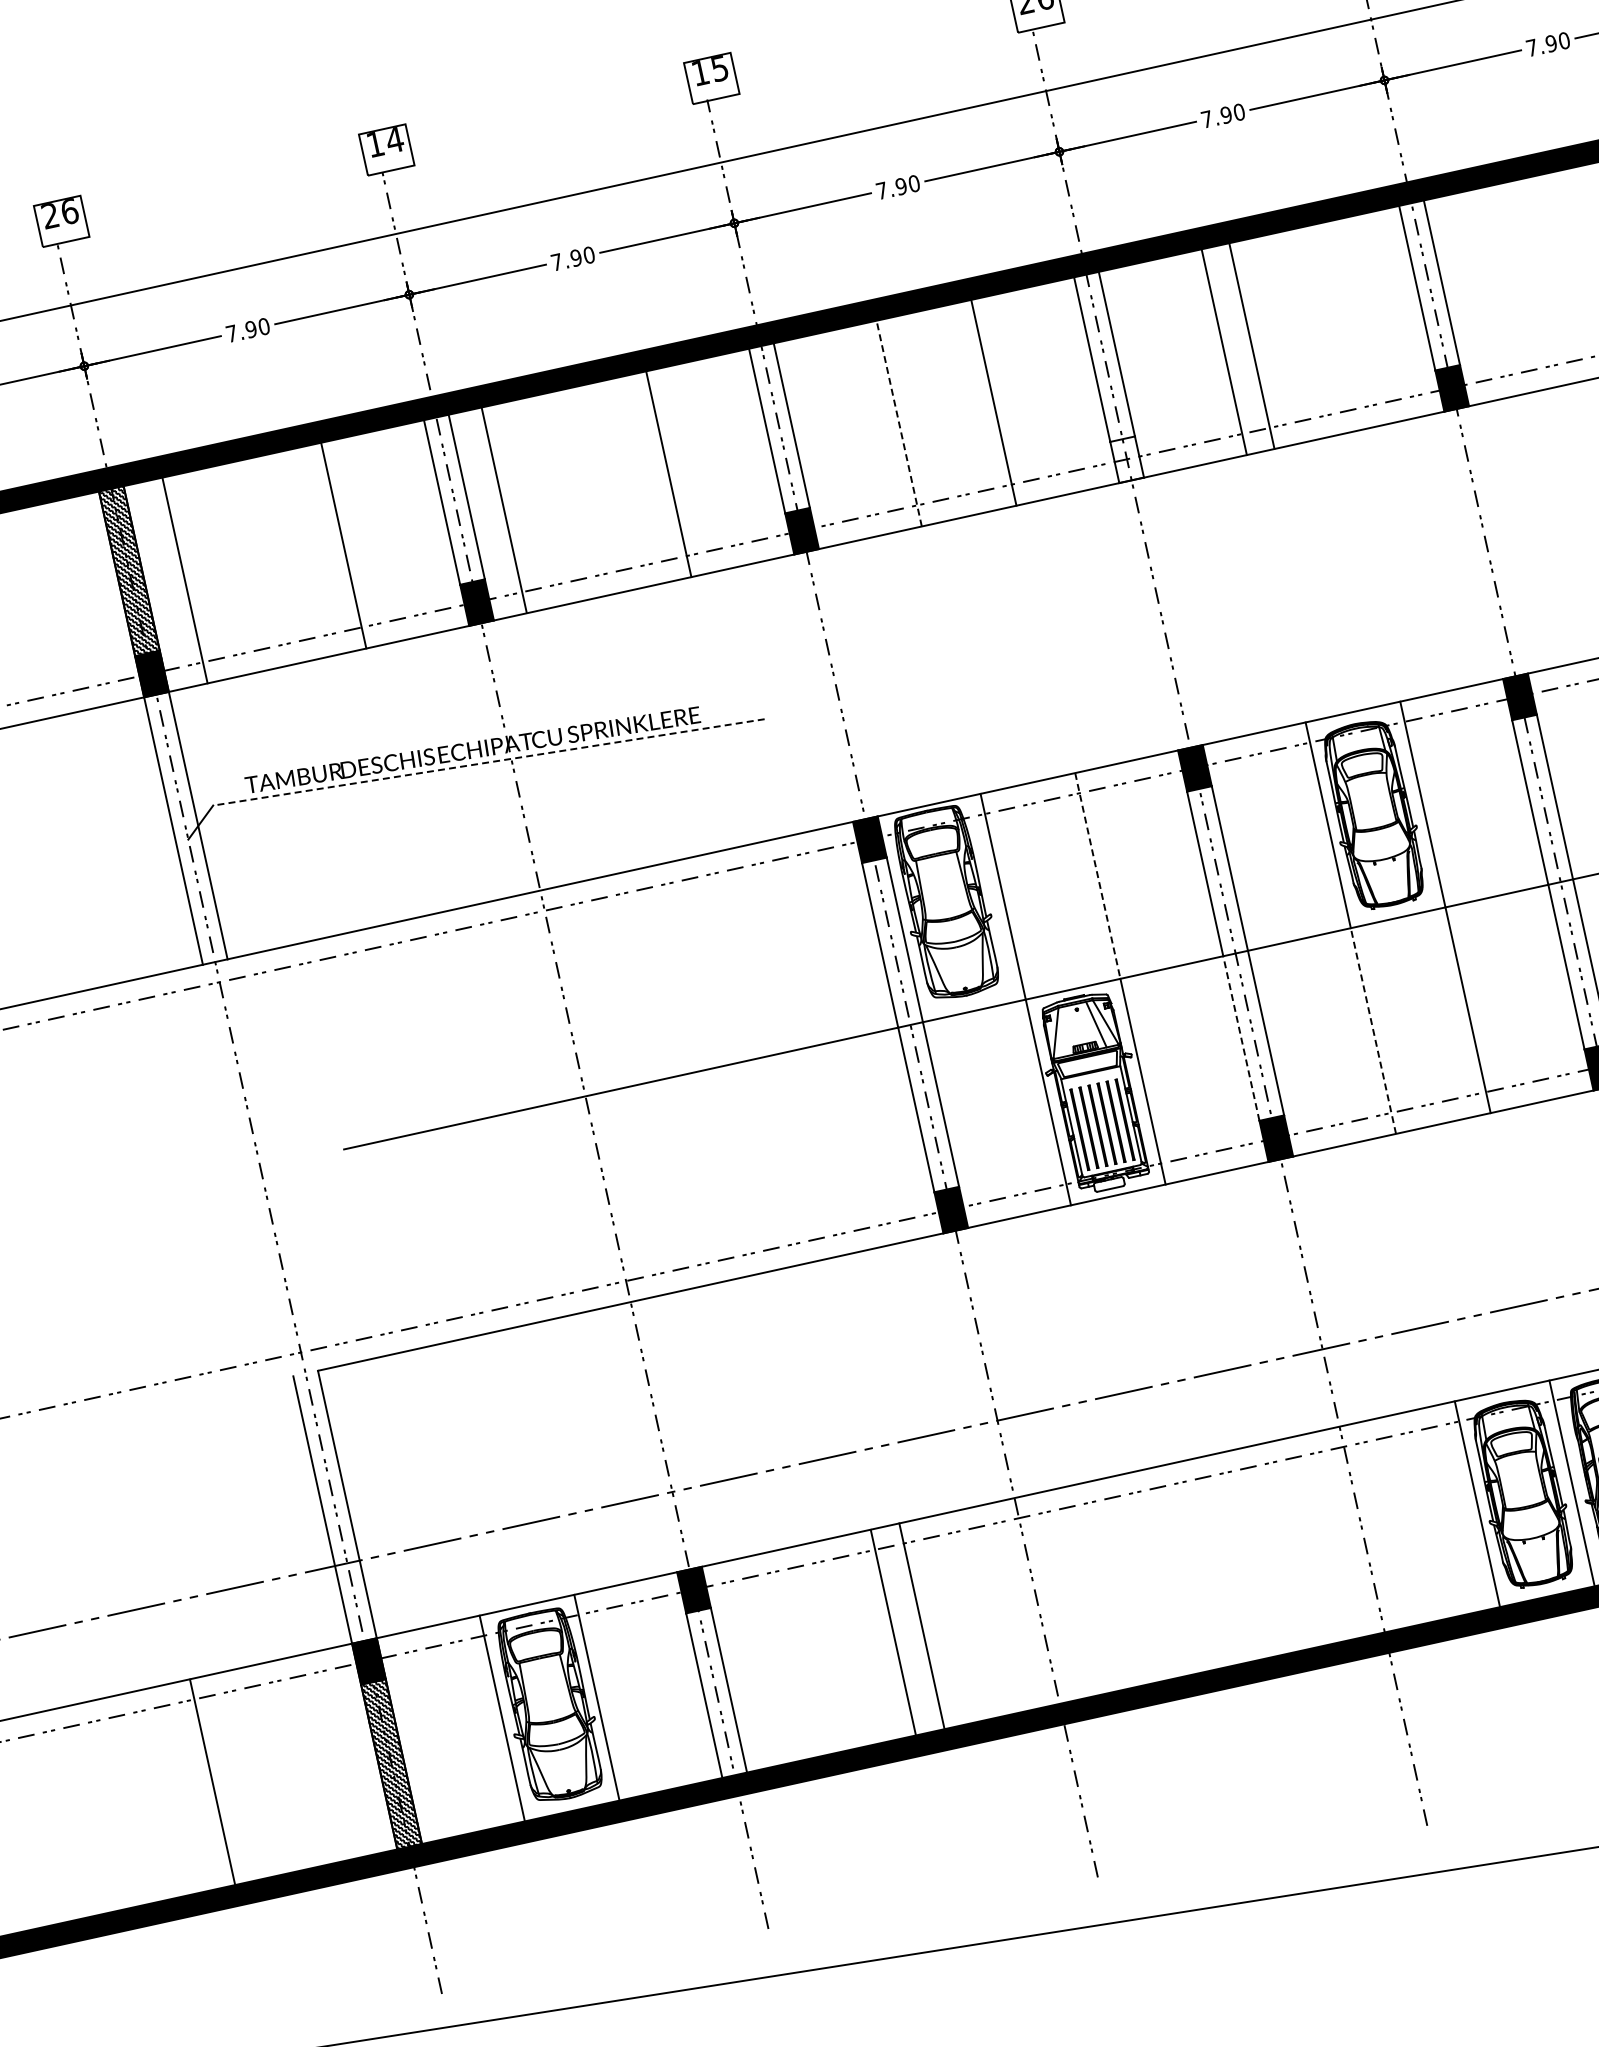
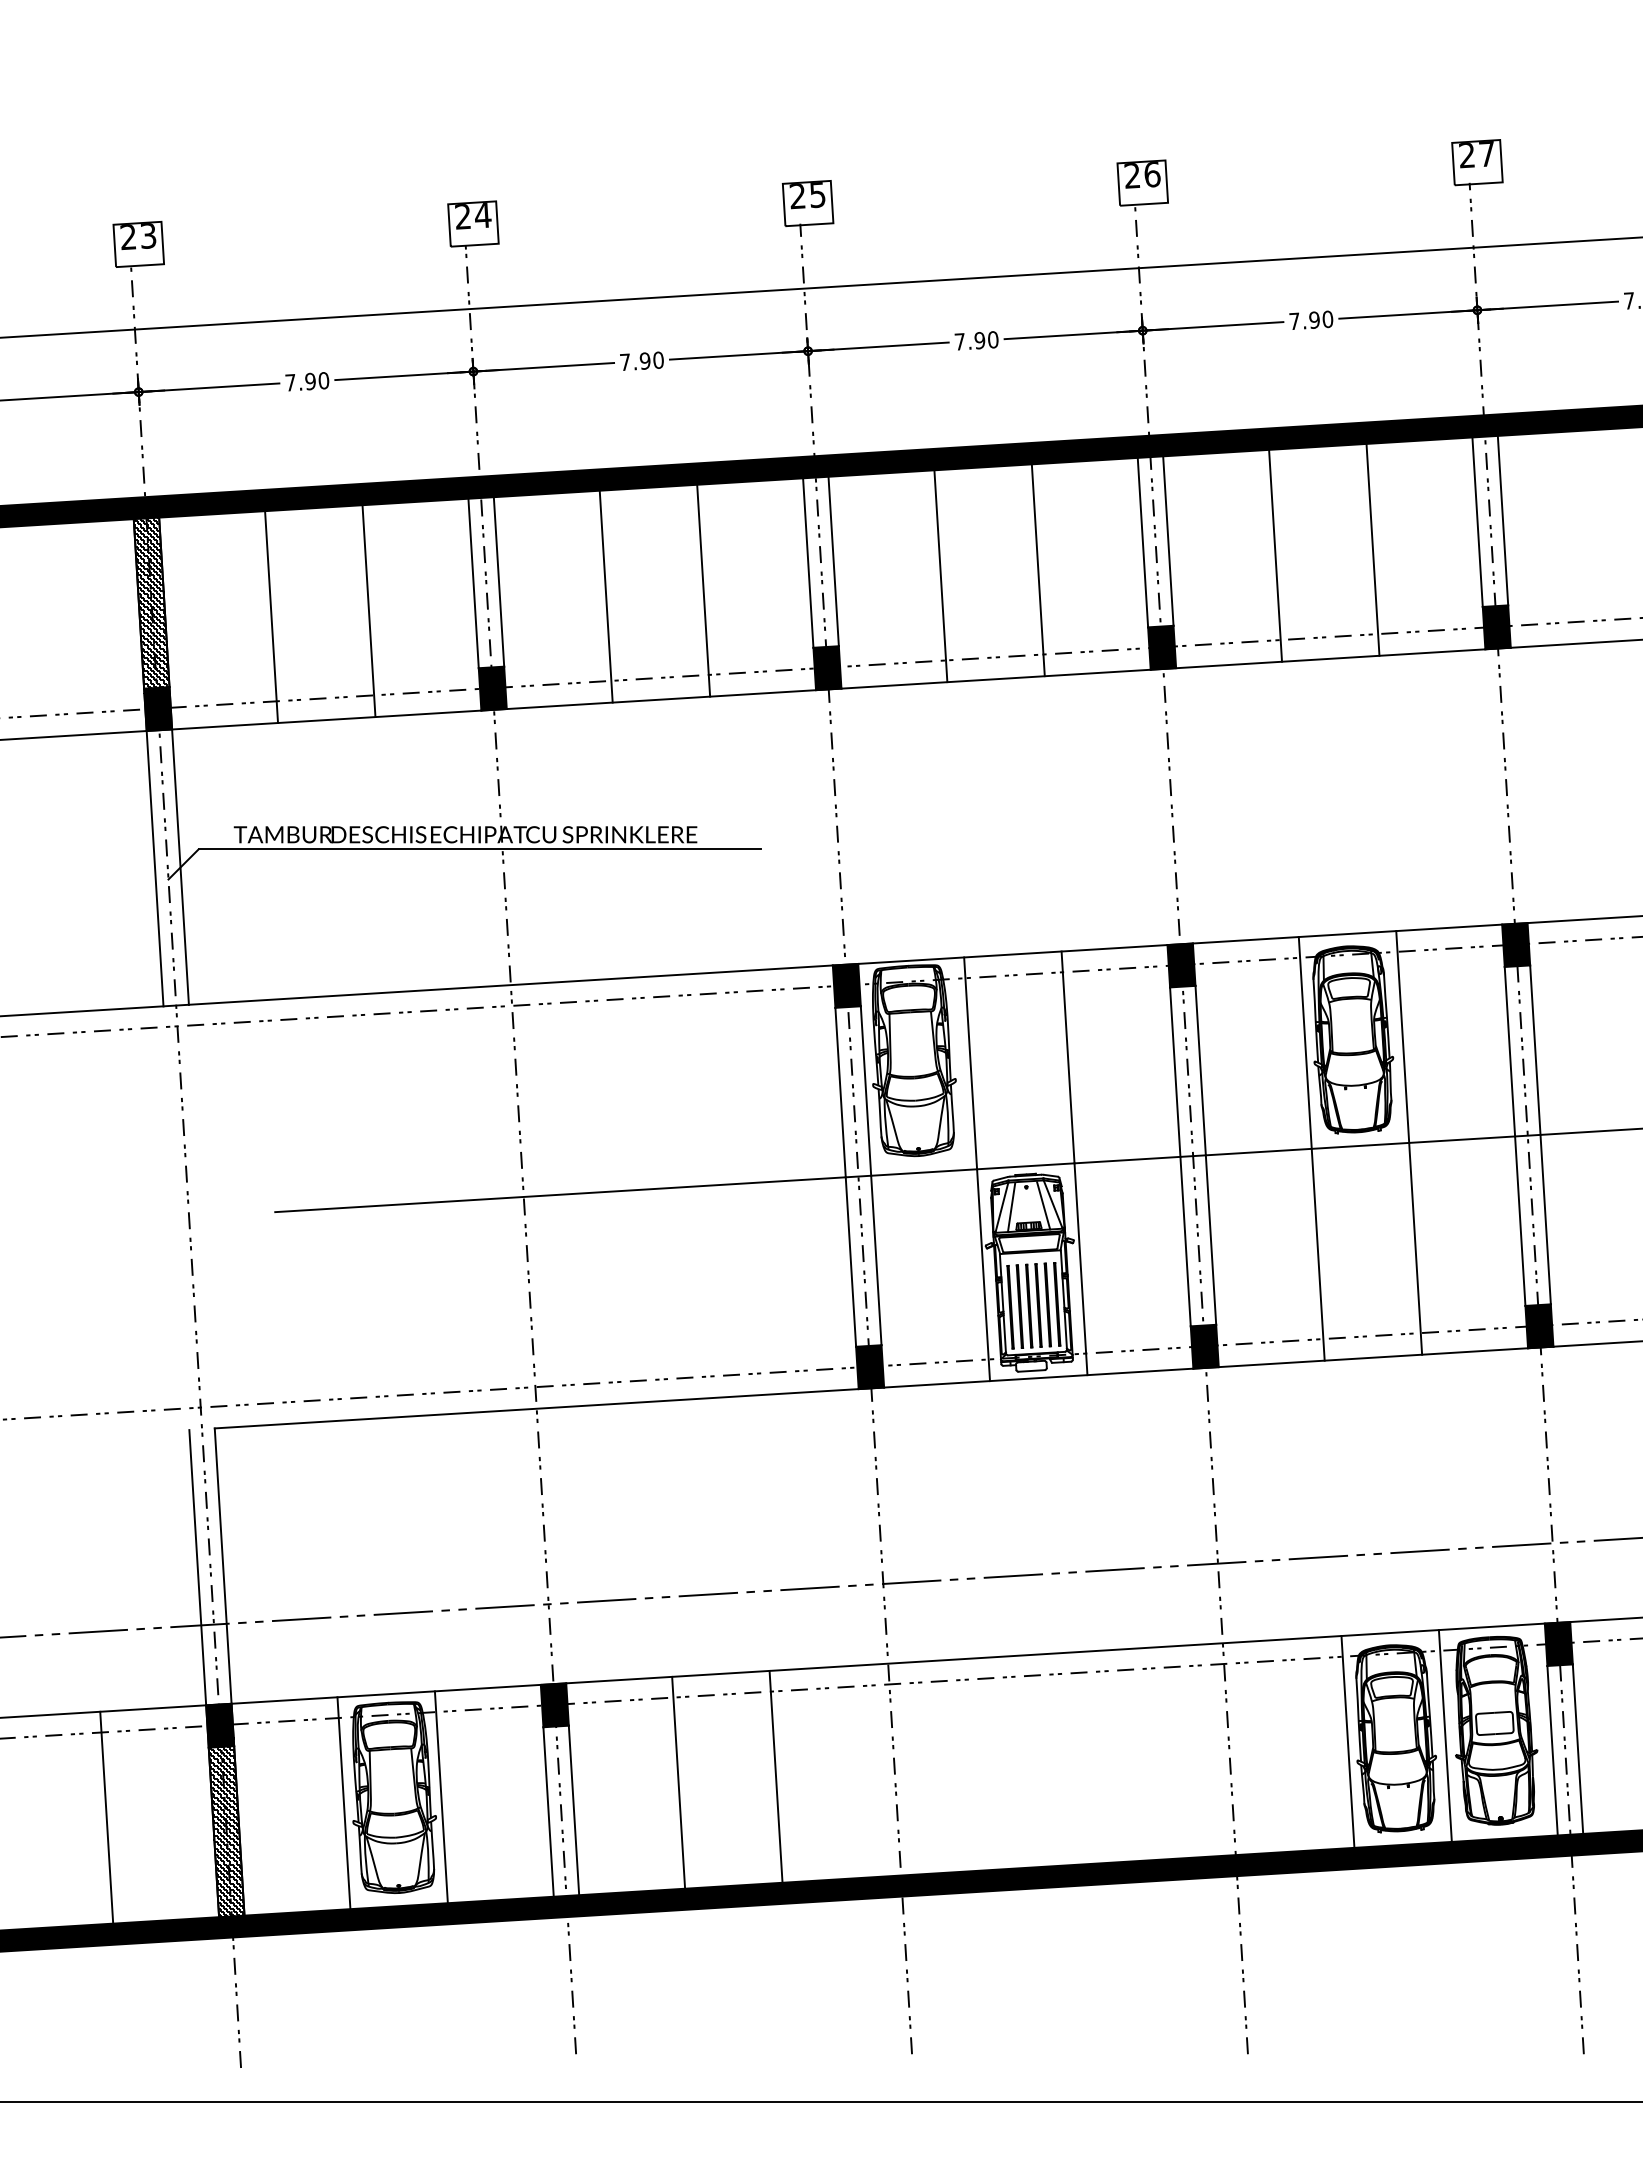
text: (700, 73) -> (797, 196), 15 -> 25
text: (374, 144) -> (462, 216), 14 -> 24
text: (69, 211) -> (148, 235), 26 -> 23
line: (1251, 345) -> (1372, 549), moved
line: (898, 422) -> (940, 575), dashed -> solid
fill: (1127, 459) -> (1162, 647), added
line: (503, 509) -> (605, 596), moved
line: (184, 579) -> (271, 616), moved
line: (488, 762) -> (479, 849), dashed -> solid
line: (1098, 875) -> (1068, 1057), dashed -> solid
line: (1373, 1030) -> (1318, 1254), dashed -> solid
line: (1065, 1031) -> (1011, 1207), added
line: (1241, 1038) -> (1185, 1241), dashed -> solid
line: (893, 1632) -> (678, 1782), moved
line: (212, 1782) -> (106, 1817), moved

